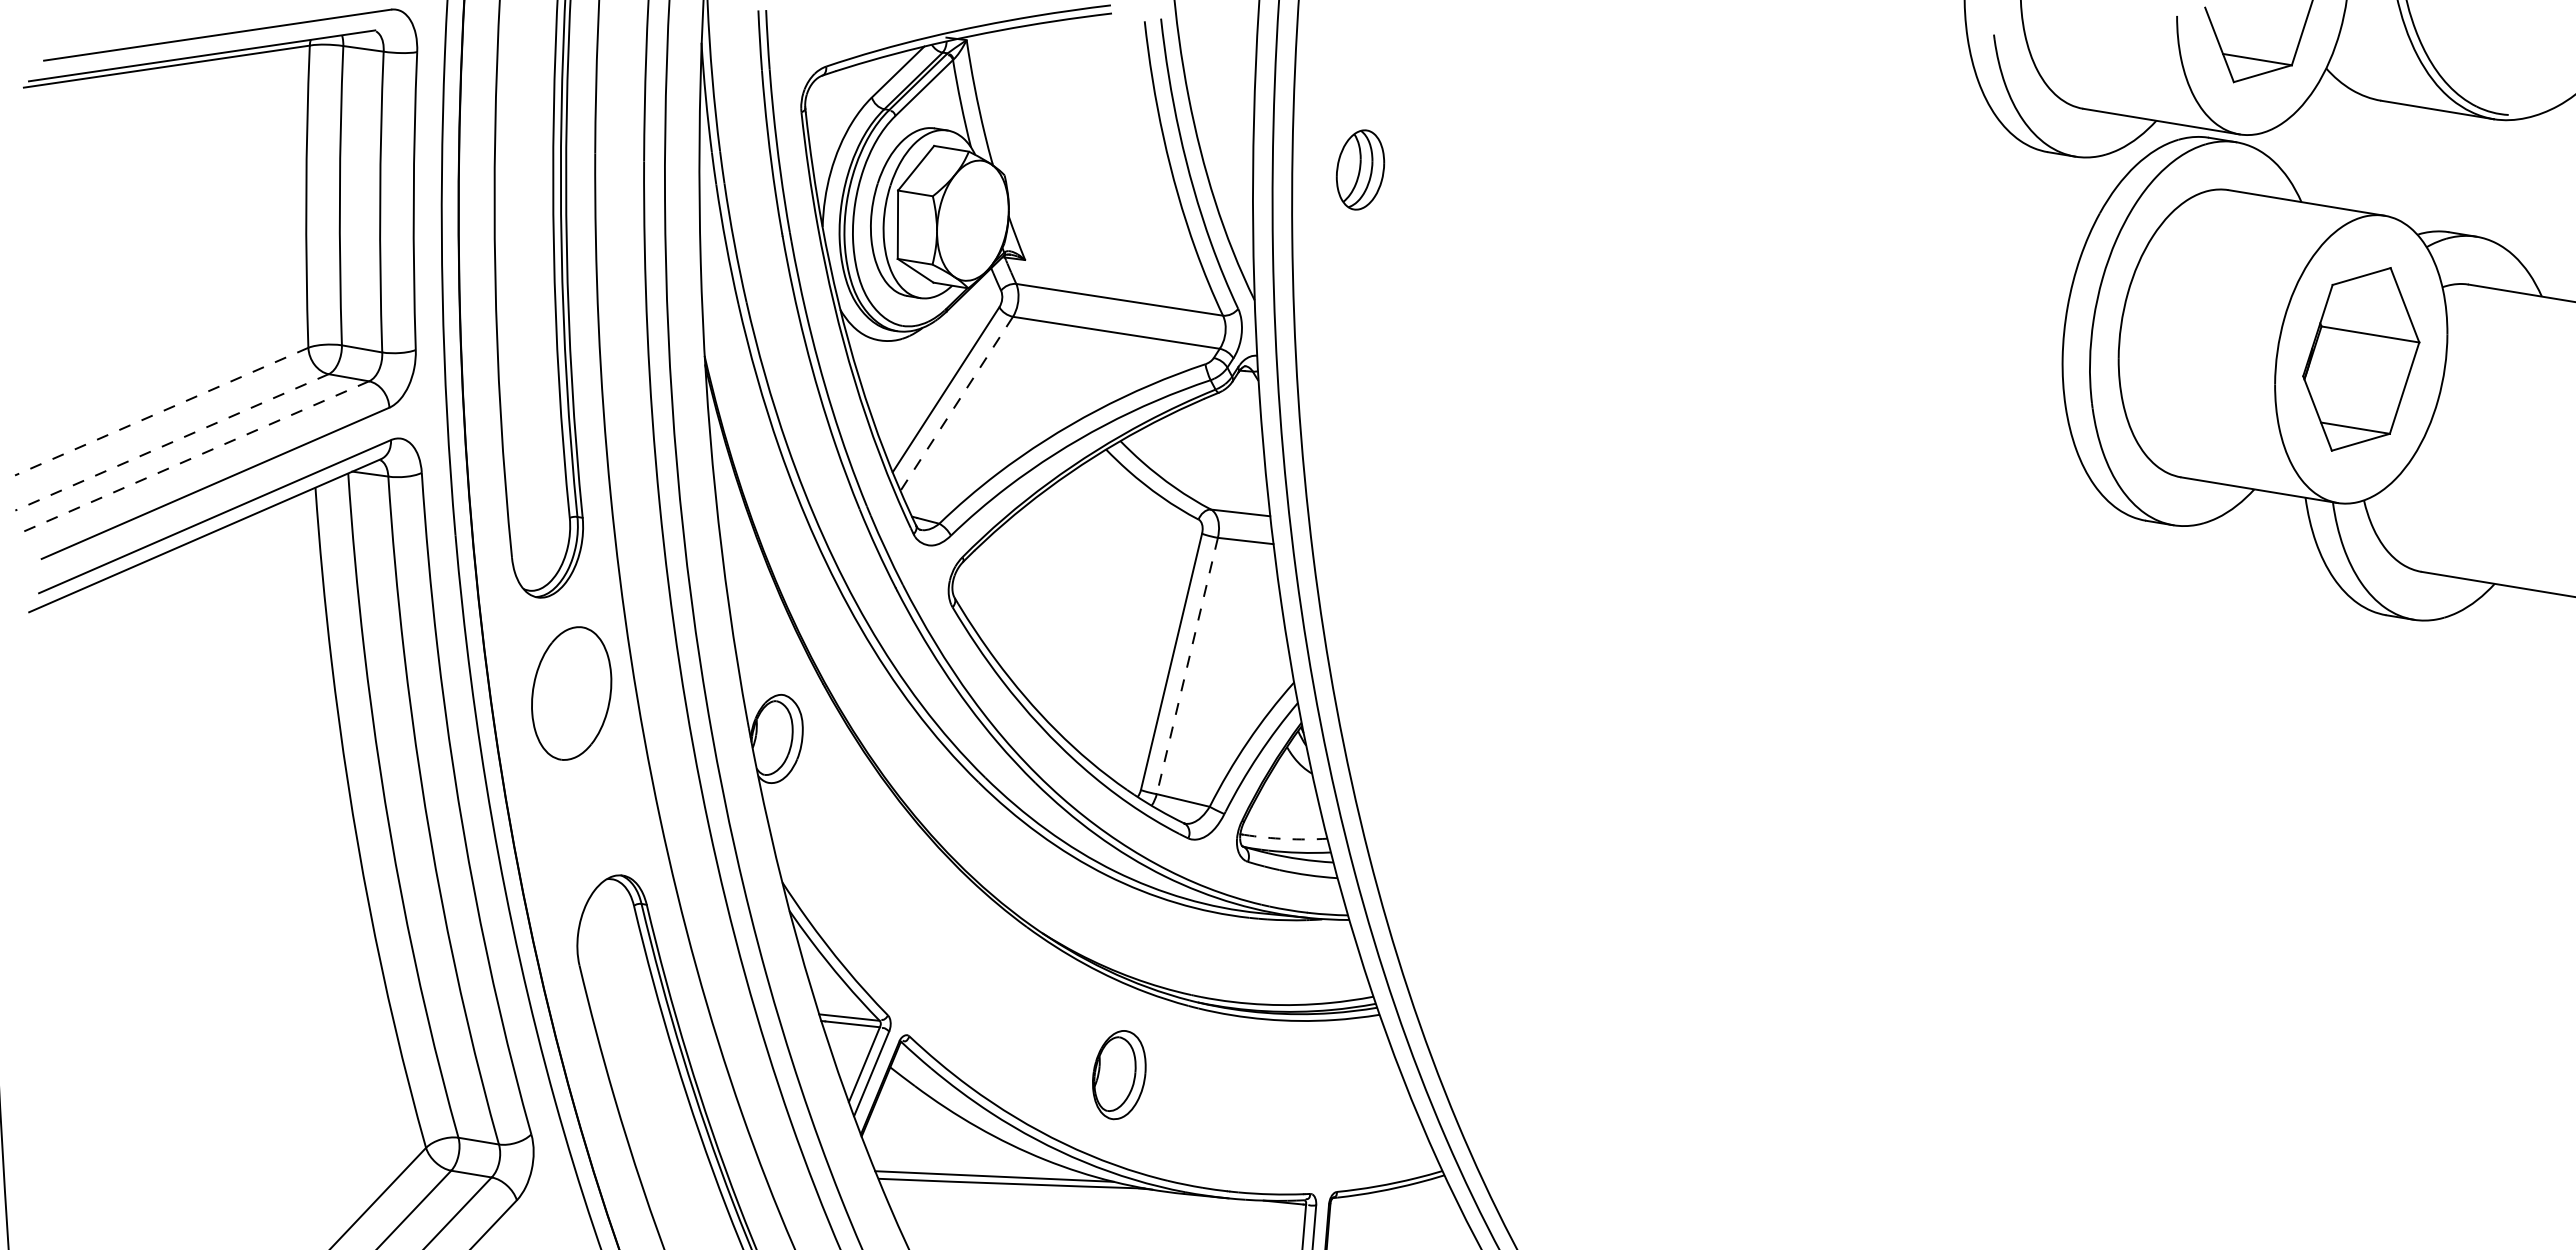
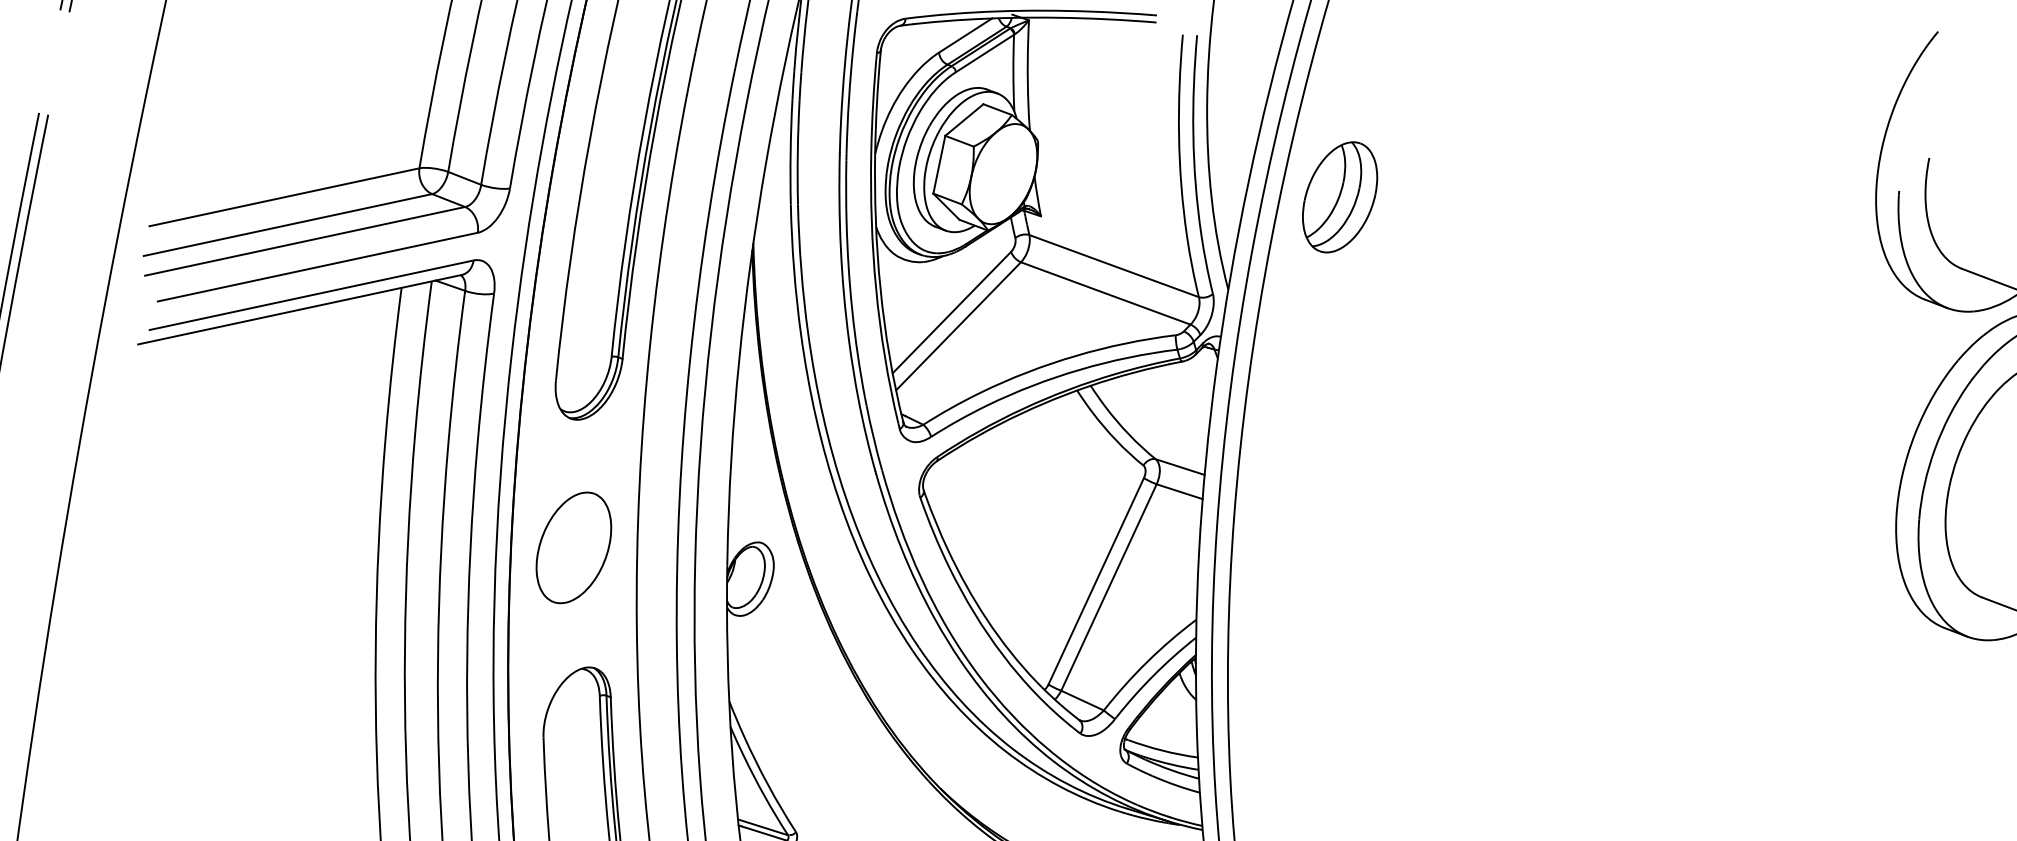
part: (1360, 169) -> (1340, 196), size x1.67
line: (956, 403) -> (958, 325), dashed -> solid
line: (161, 411) -> (284, 197), dashed -> solid
line: (172, 442) -> (288, 225), dashed -> solid
line: (195, 456) -> (305, 241), dashed -> solid
line: (1187, 666) -> (1108, 587), dashed -> solid
part: (571, 693) -> (573, 547), moved
arc: (1285, 839) -> (1162, 751), dashed -> solid

